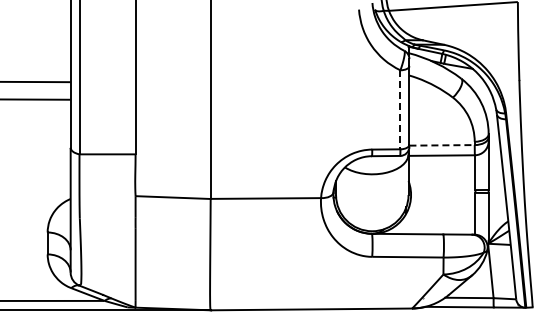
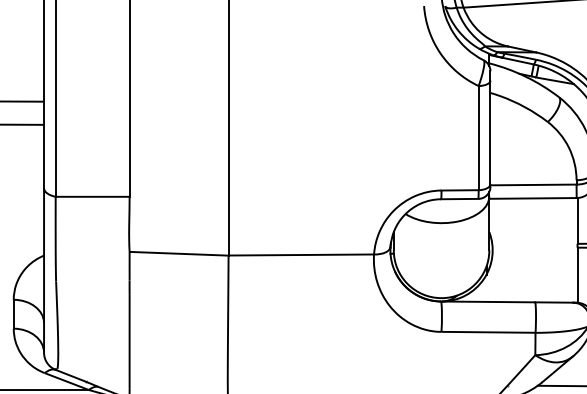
line: (400, 109) -> (478, 137), dashed -> solid
line: (442, 145) -> (534, 185), dashed -> solid

